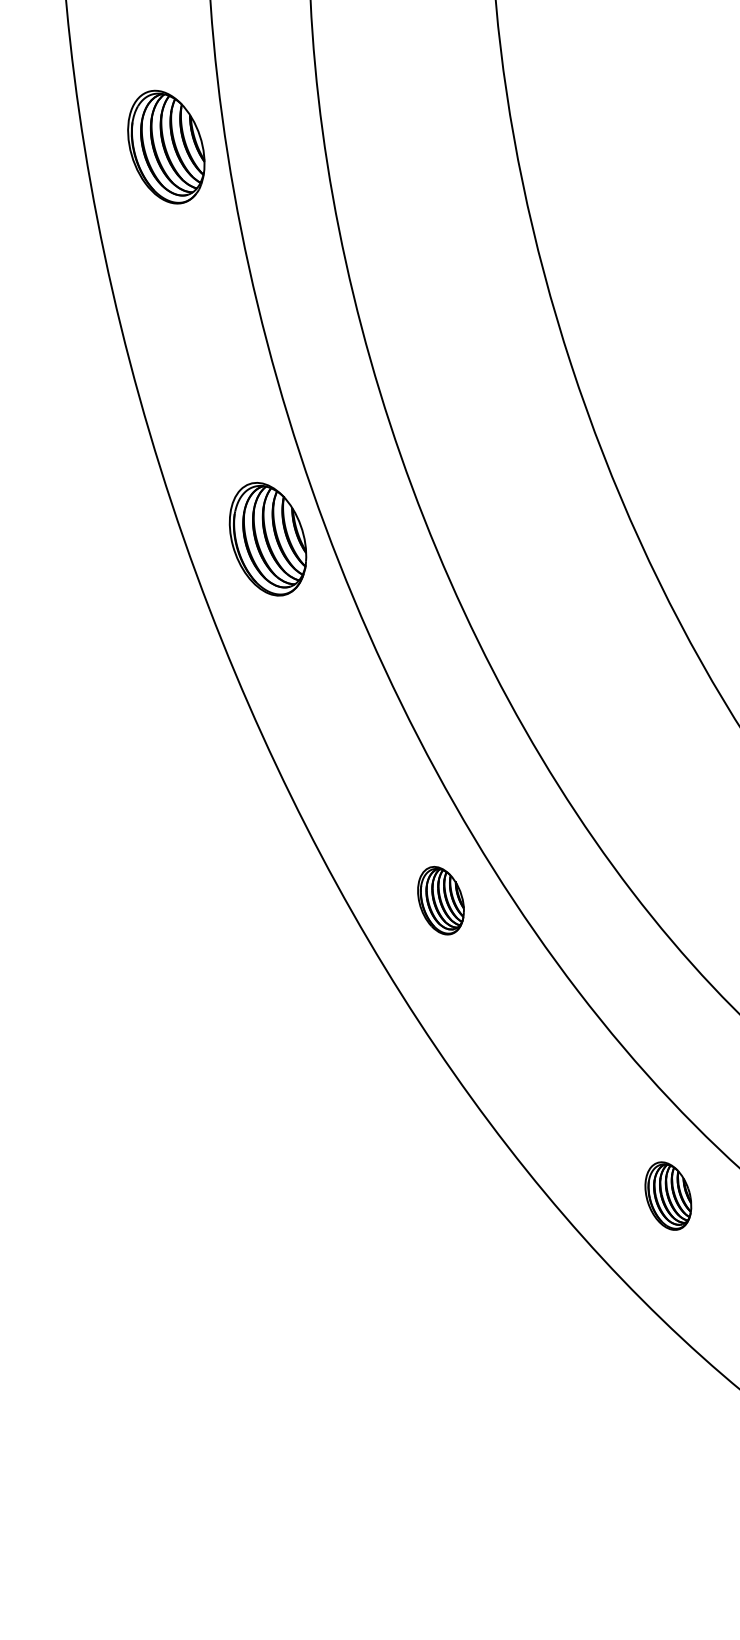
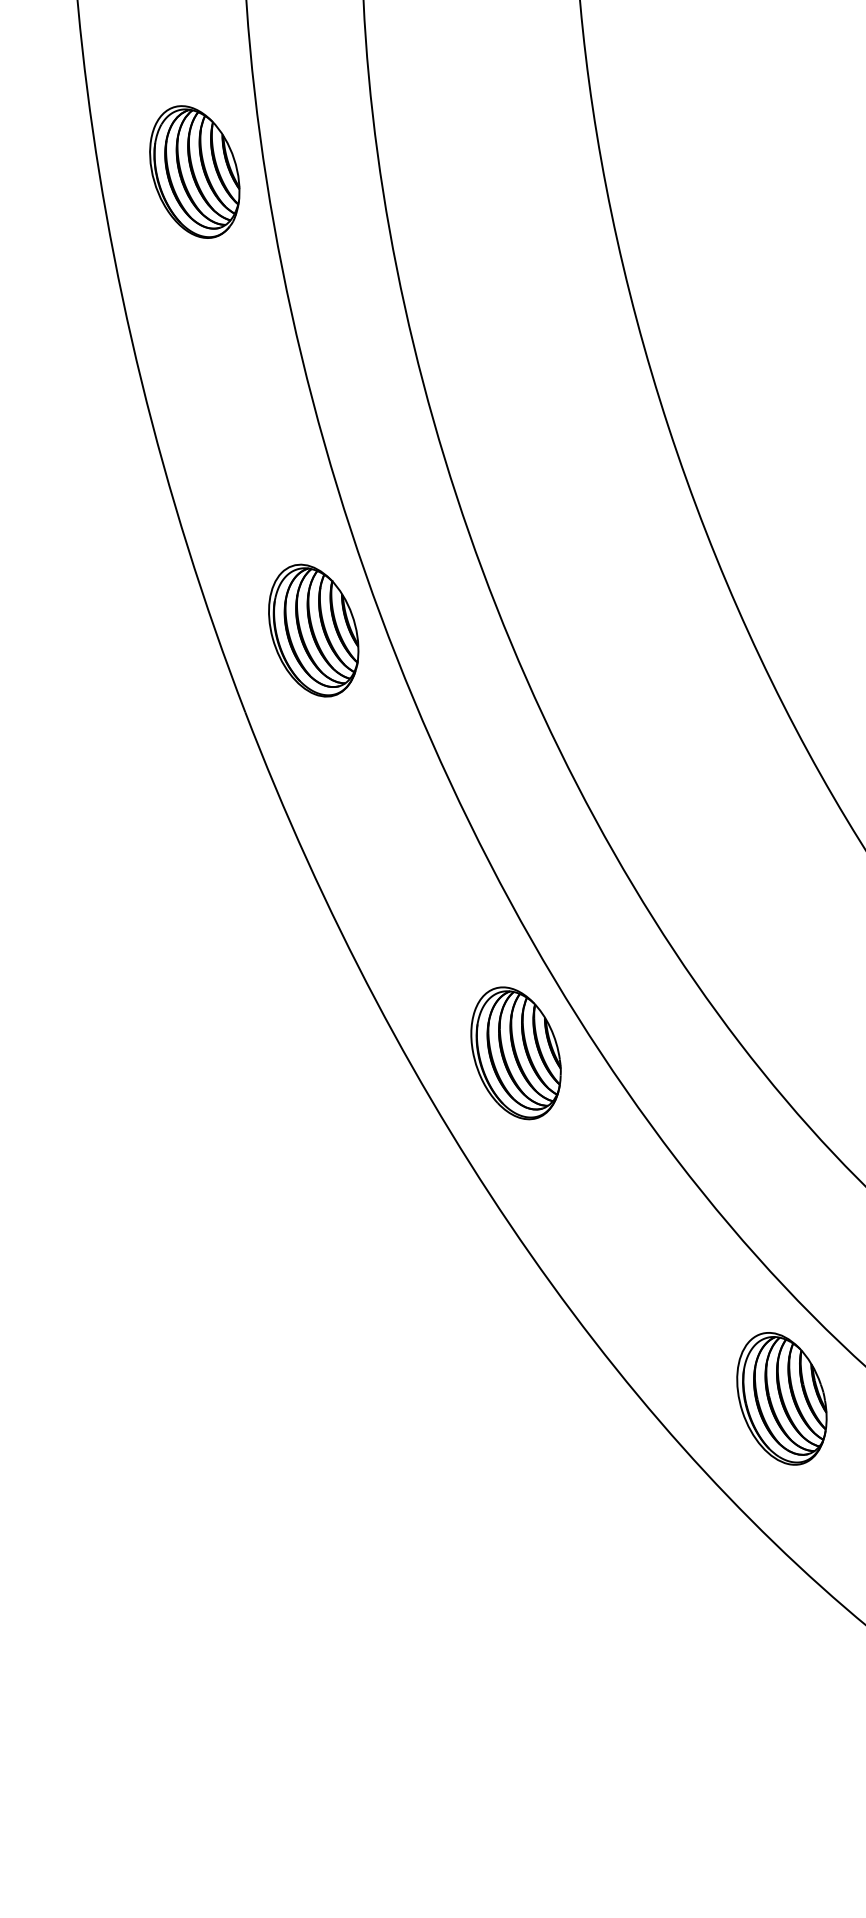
part: (440, 900) -> (515, 1053), size x1.67
part: (667, 1195) -> (781, 1398), size x1.67

